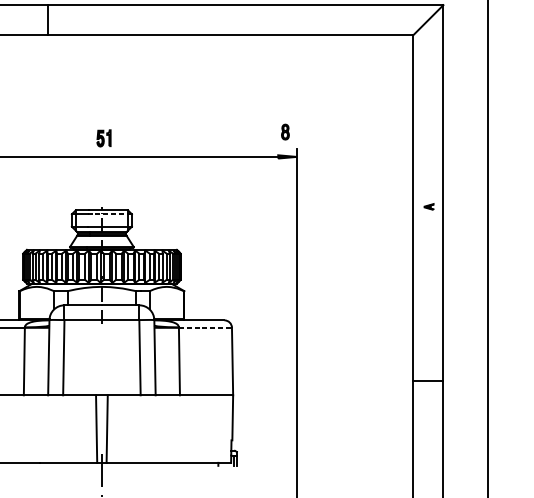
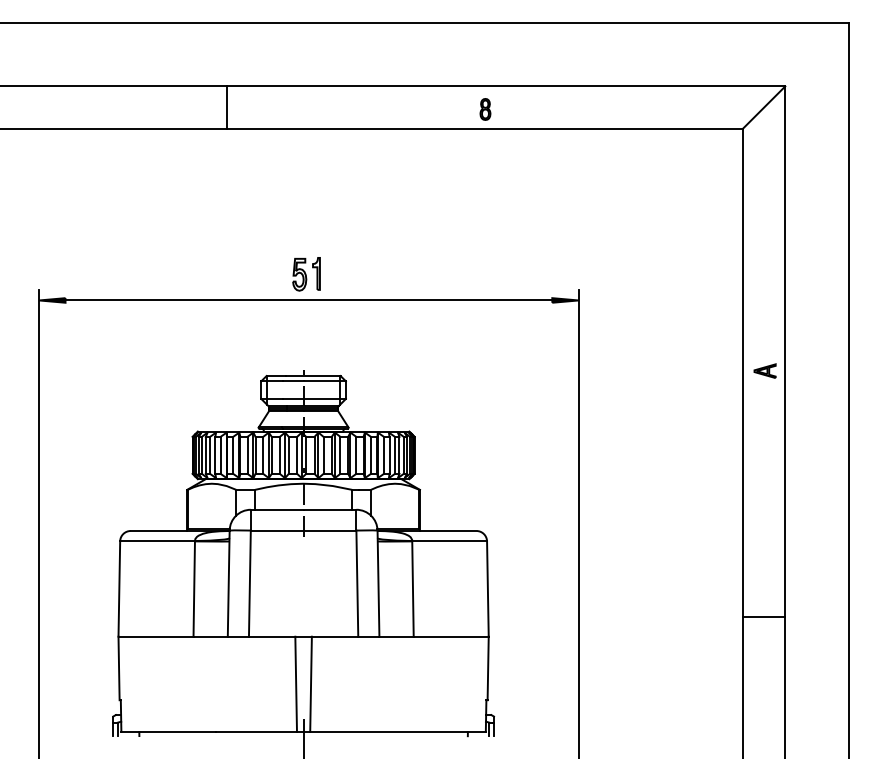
part: (285, 132) -> (485, 109), moved
part: (103, 138) -> (306, 274), size x1.43
part: (428, 206) -> (764, 370), size x1.67
line: (110, 214) -> (315, 381), dashed -> solid
line: (206, 327) -> (450, 541), dashed -> solid

